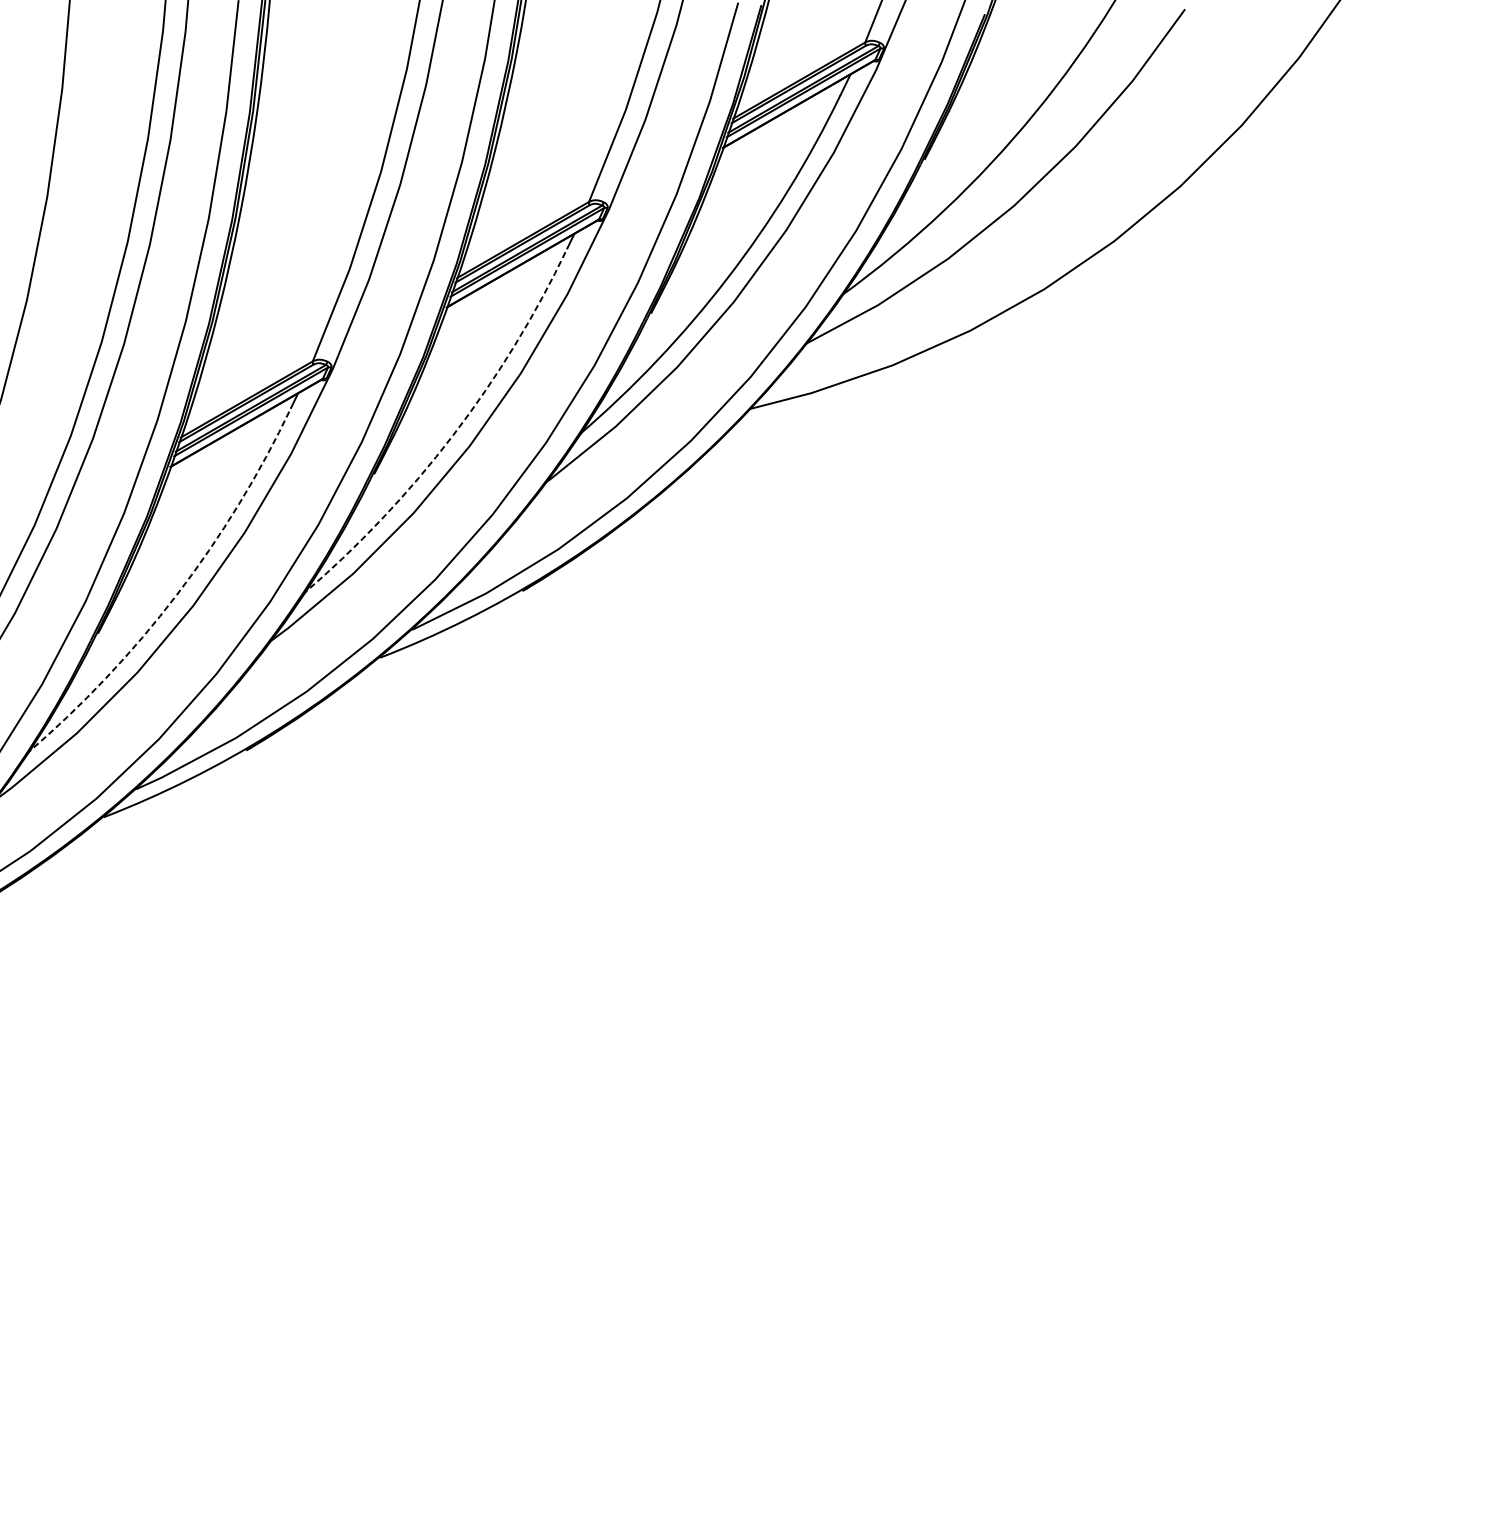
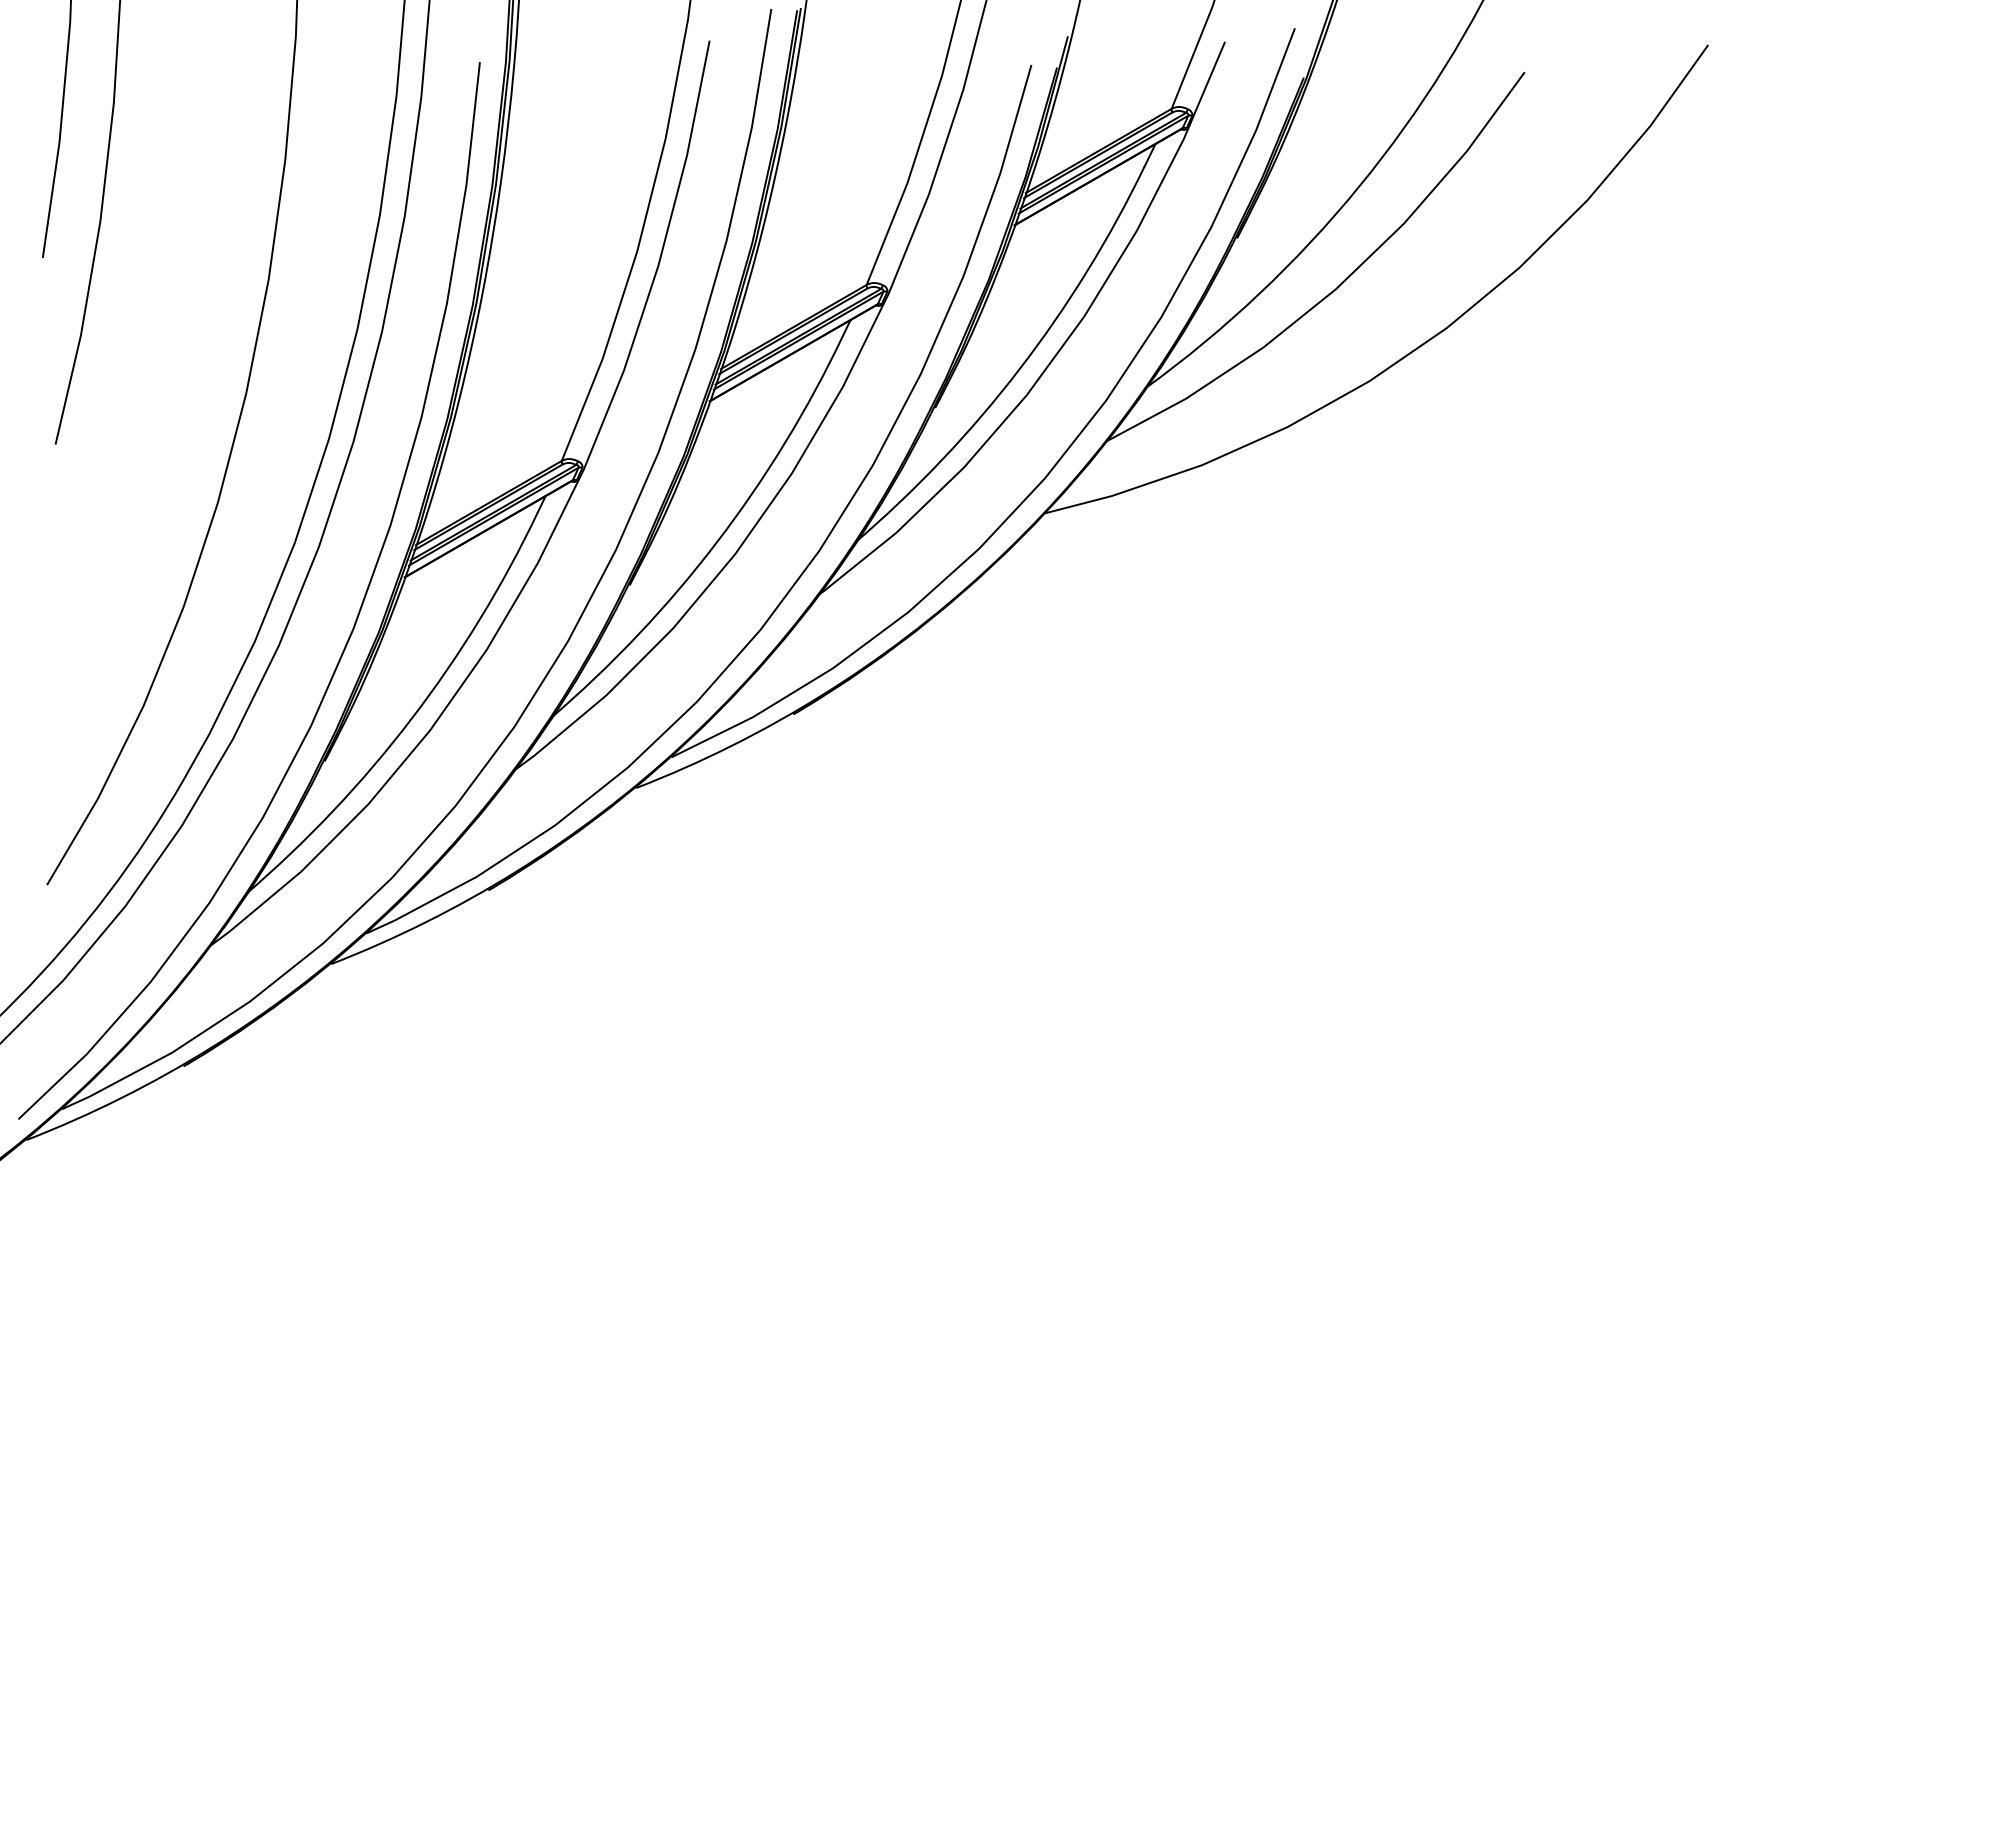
arc: (452, 435) -> (716, 542), dashed -> solid
arc: (176, 594) -> (411, 718), dashed -> solid

